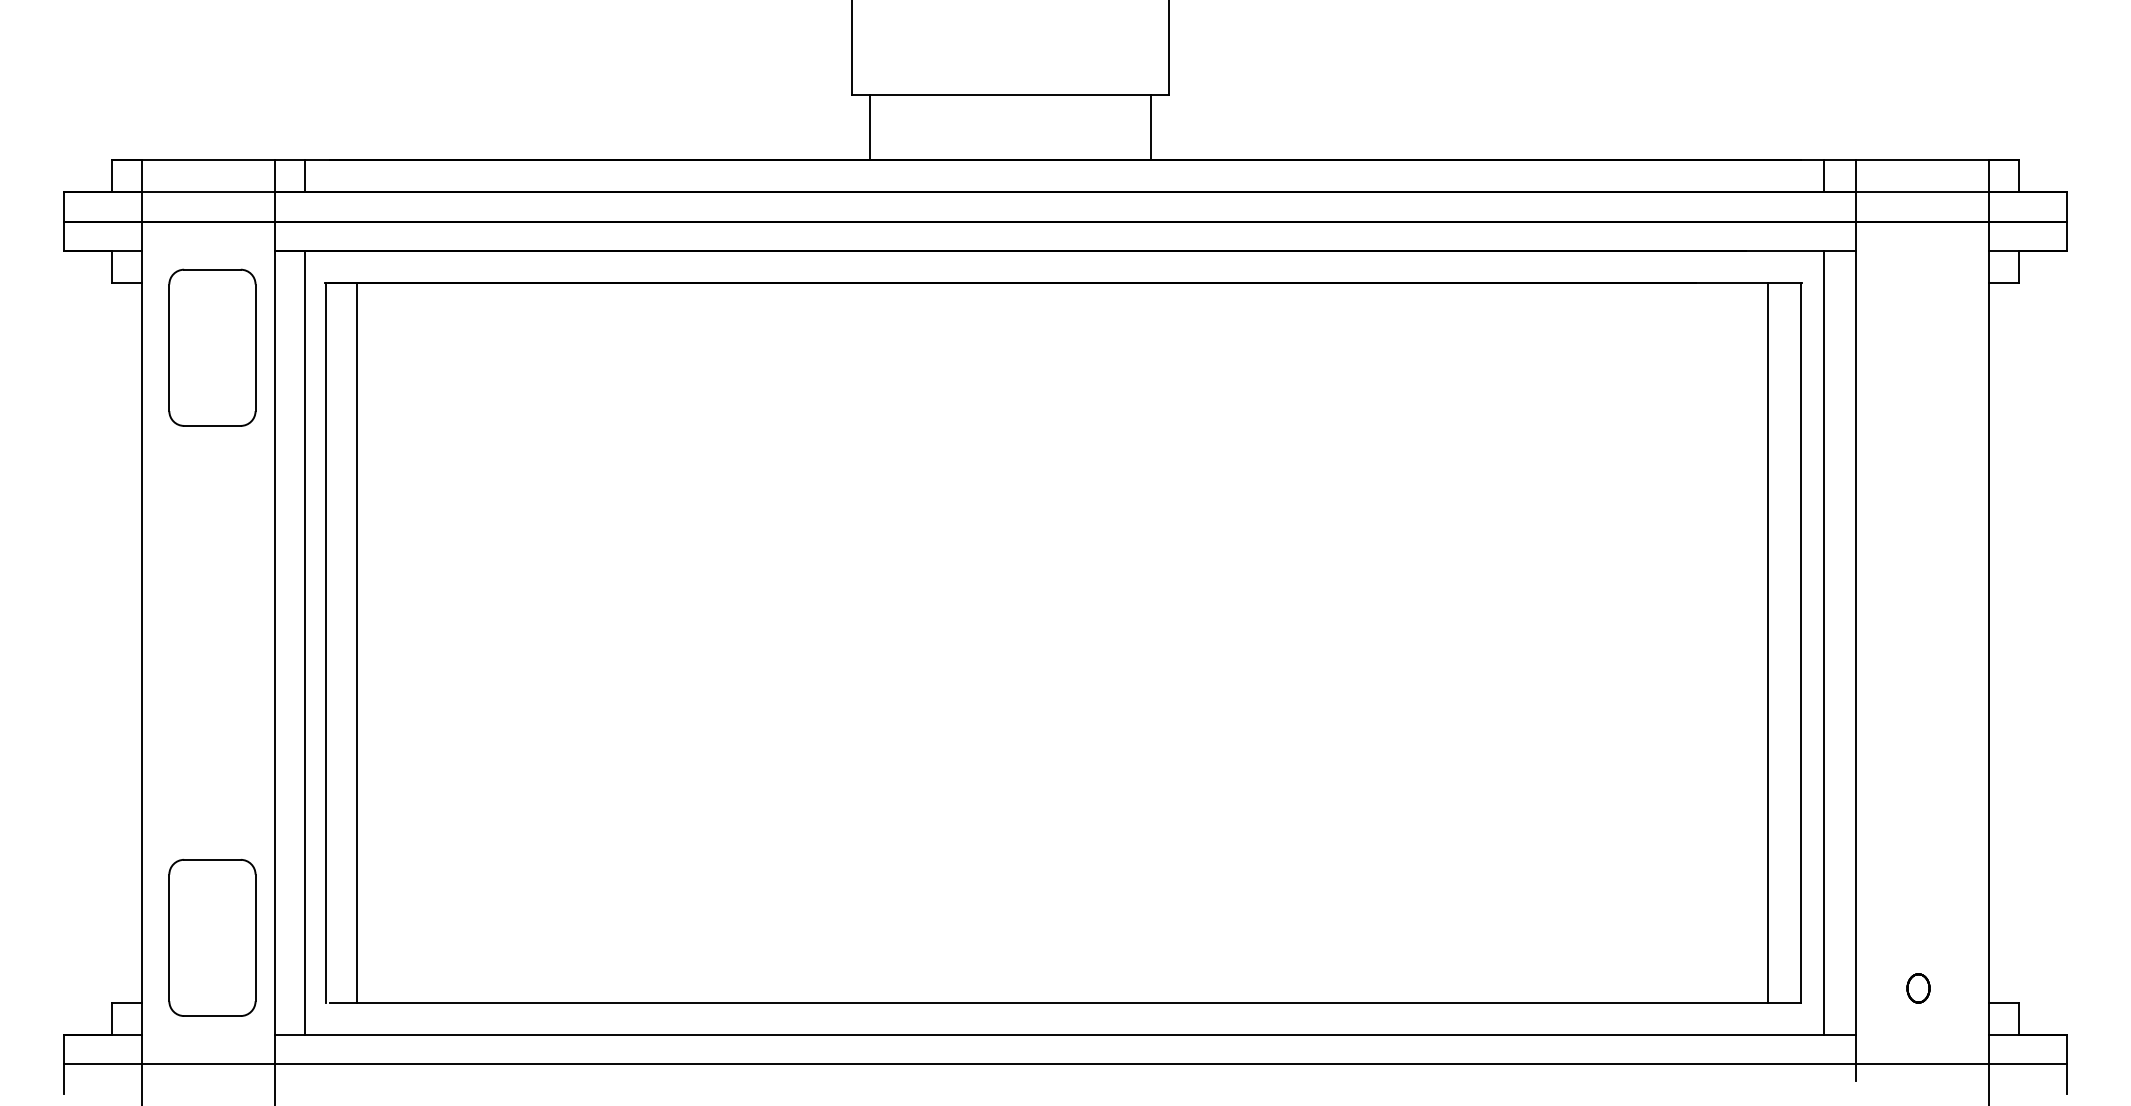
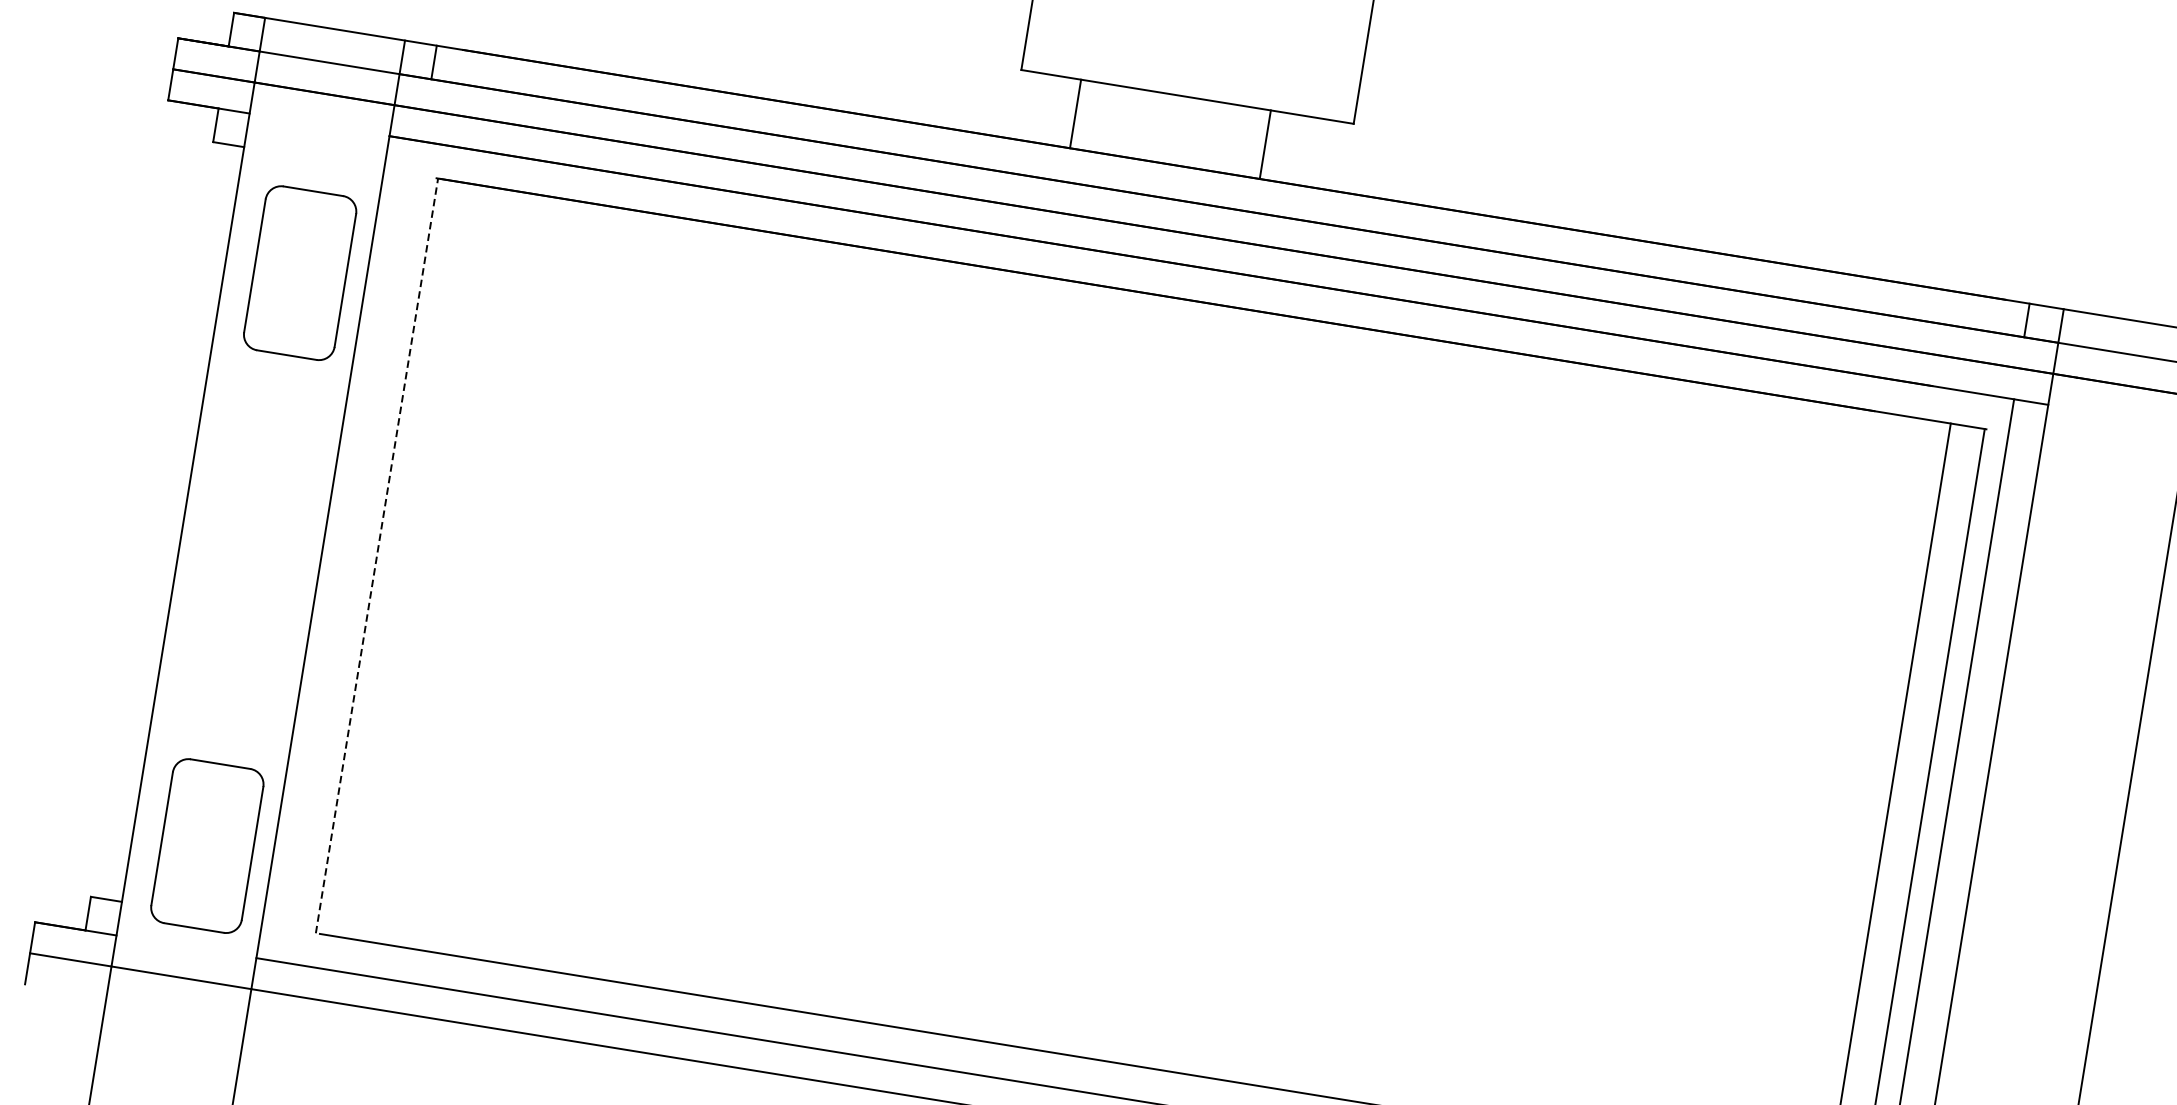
line: (869, 126) -> (1075, 113), moved
line: (1150, 126) -> (1265, 143), moved
part: (212, 347) -> (300, 272), moved
line: (305, 642) -> (355, 551), removed
line: (326, 642) -> (377, 555), solid -> dashed
line: (356, 642) -> (408, 560), removed

